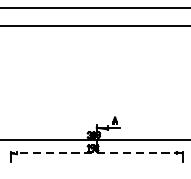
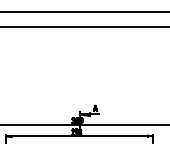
line: (96, 153) -> (79, 136), dashed -> solid

